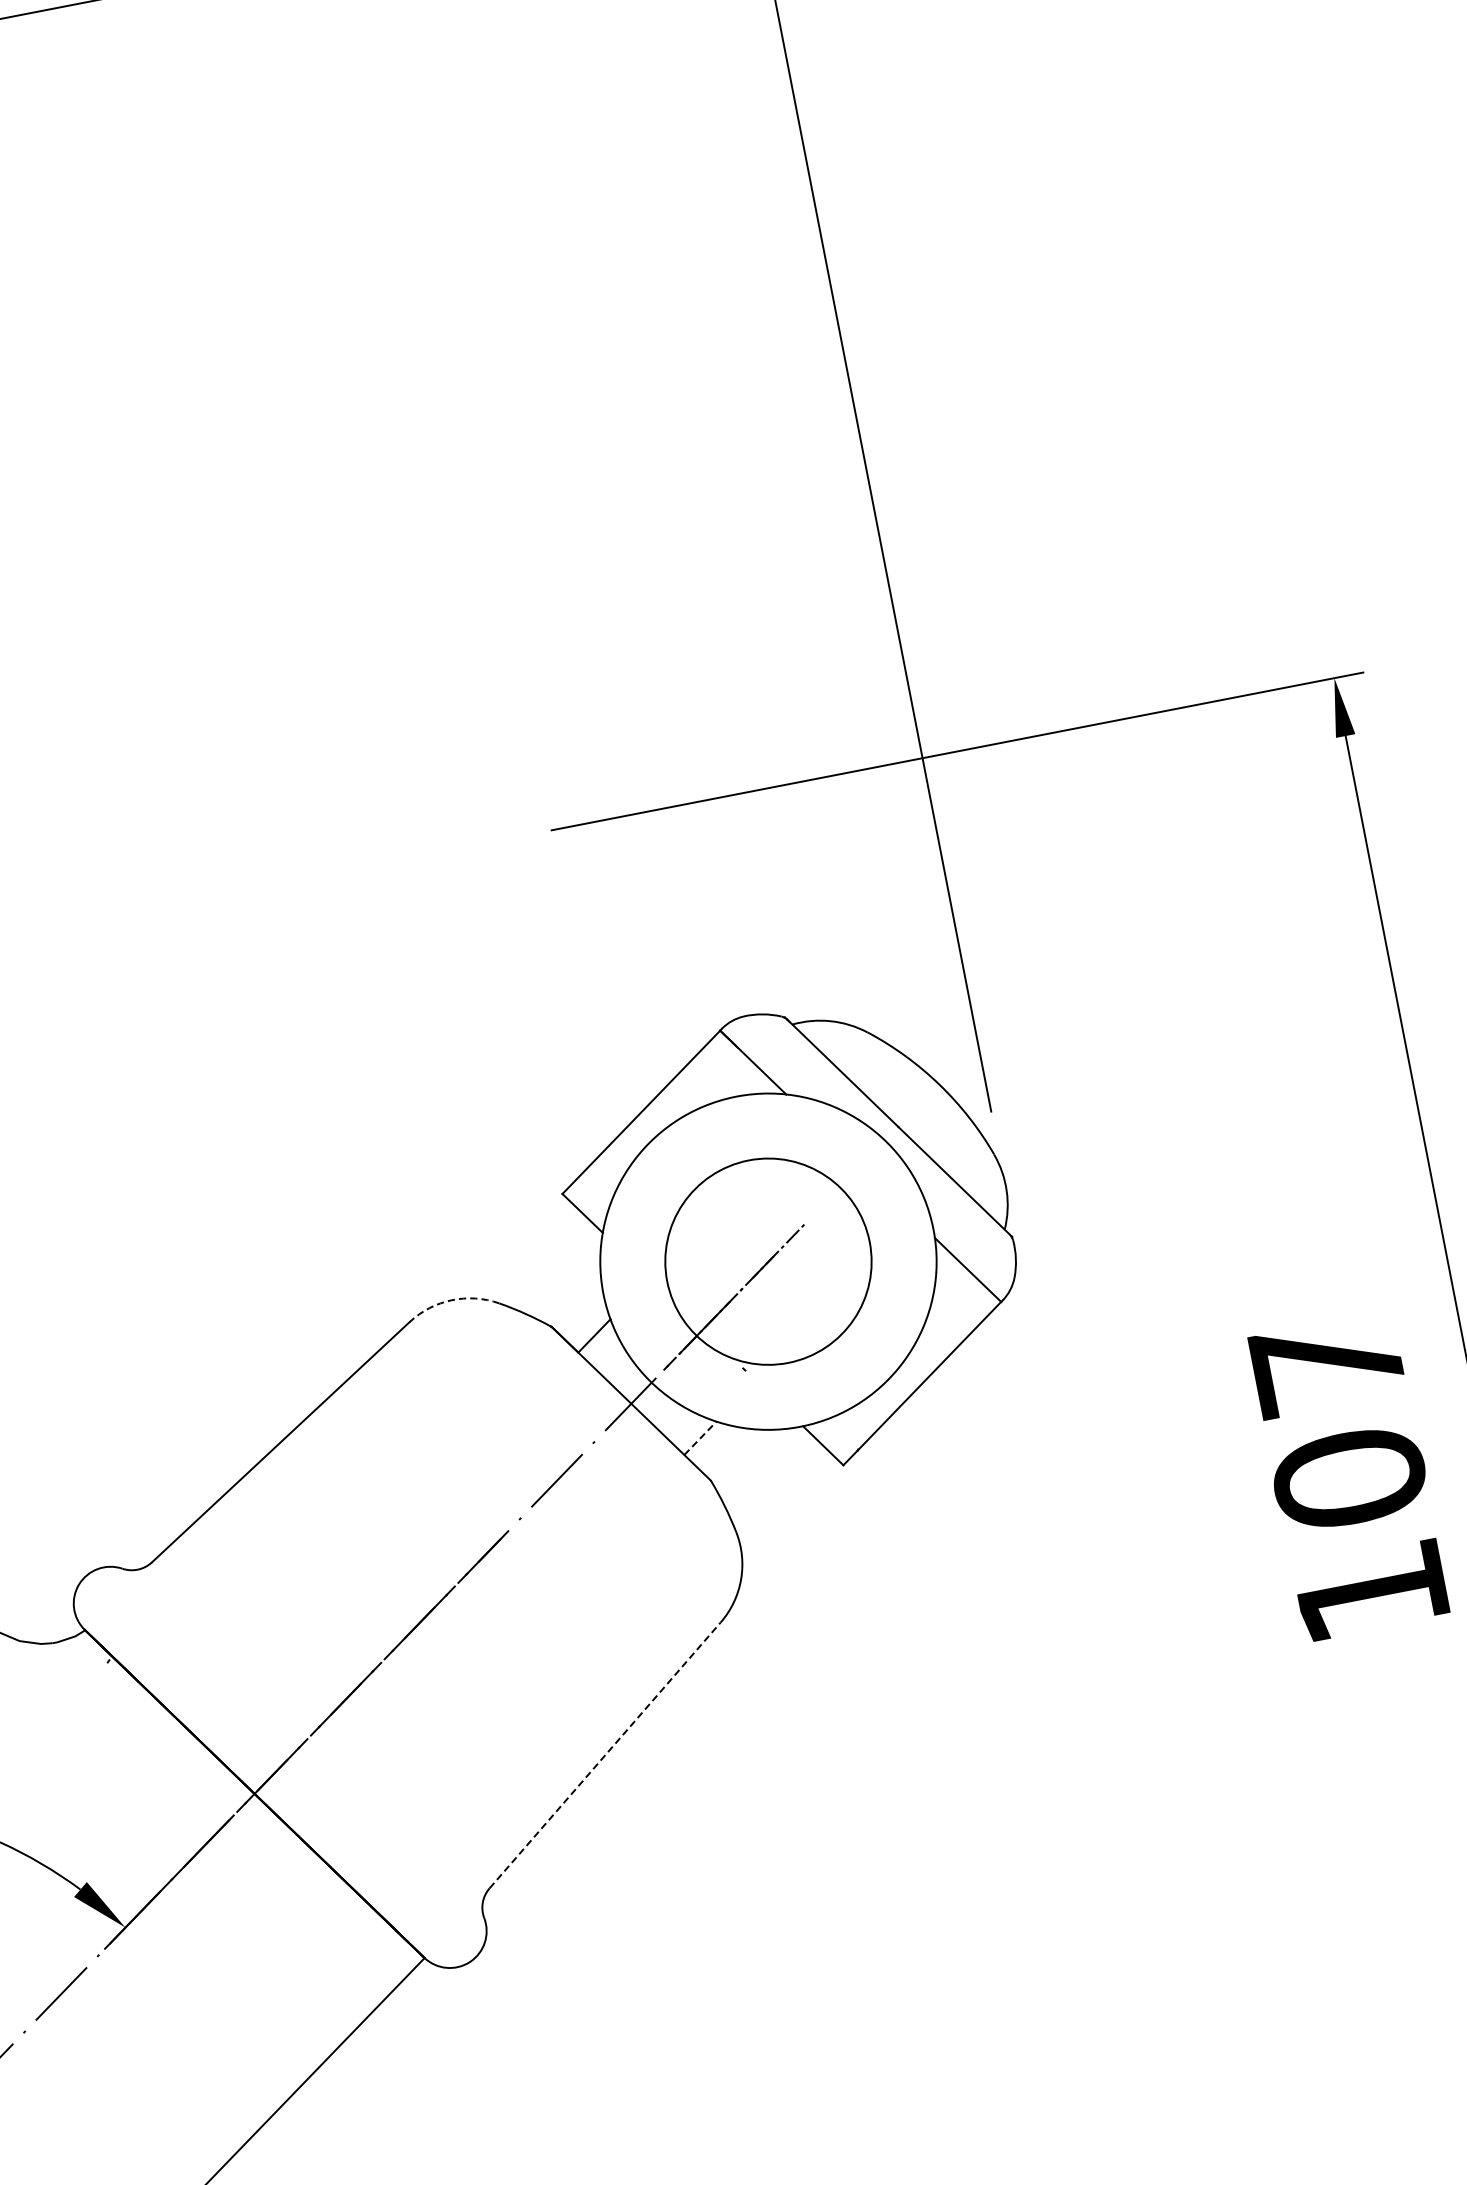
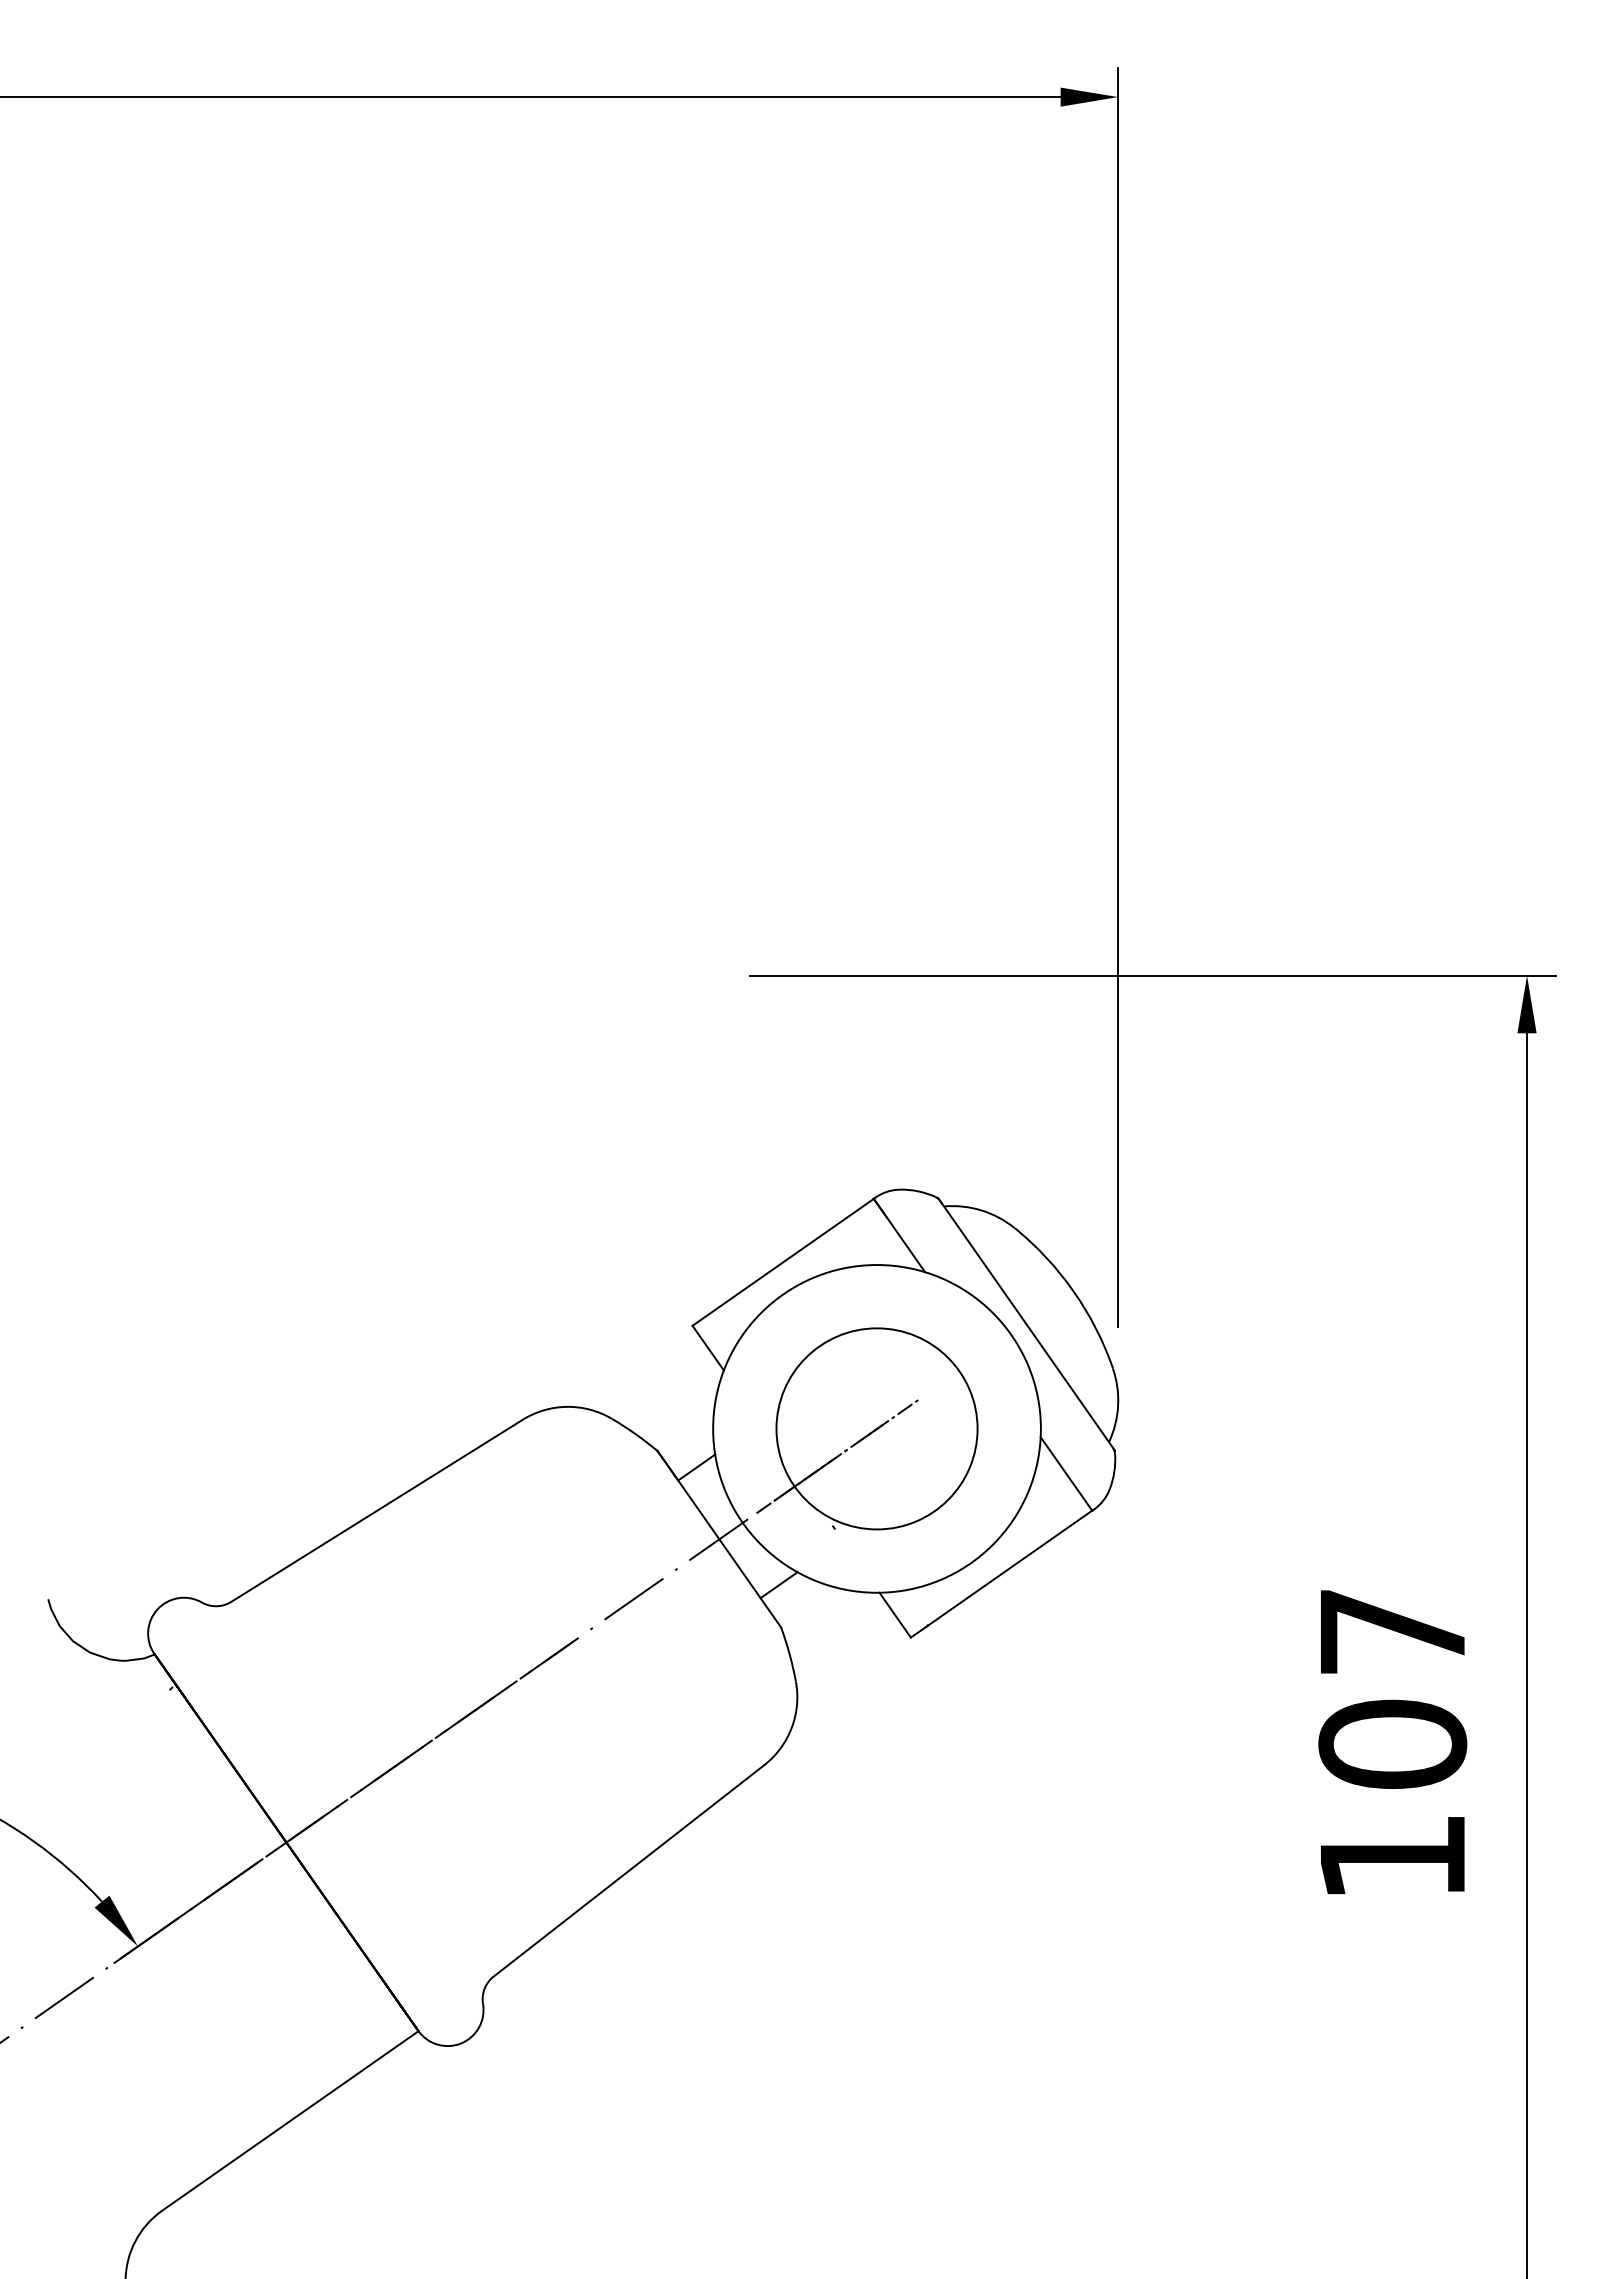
arc: (451, 1299) -> (566, 1406), dashed -> solid
line: (700, 1438) -> (779, 1585), dashed -> solid
line: (604, 1755) -> (628, 1870), dashed -> solid

